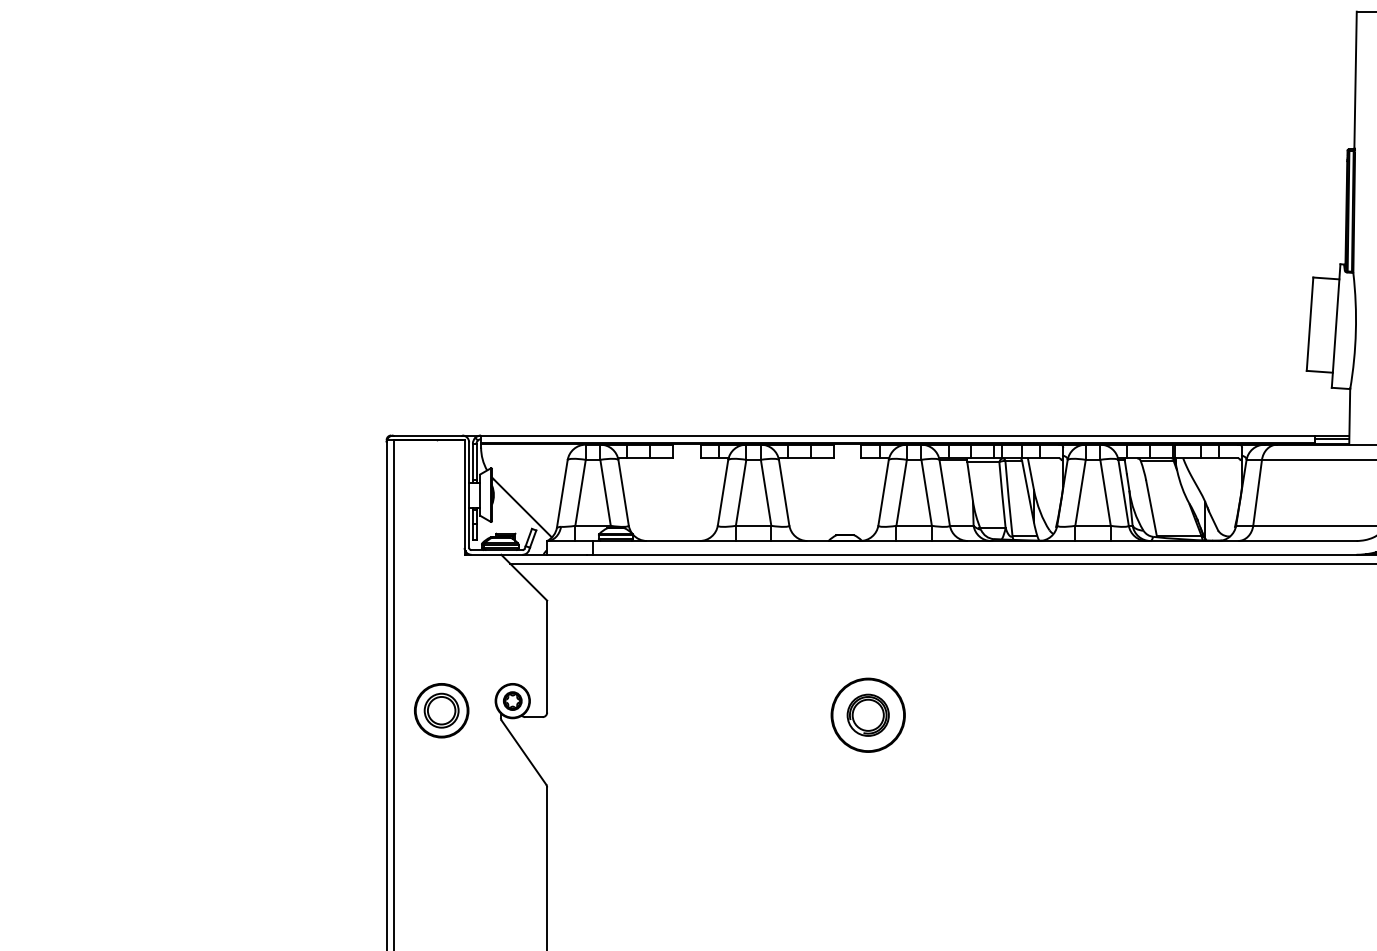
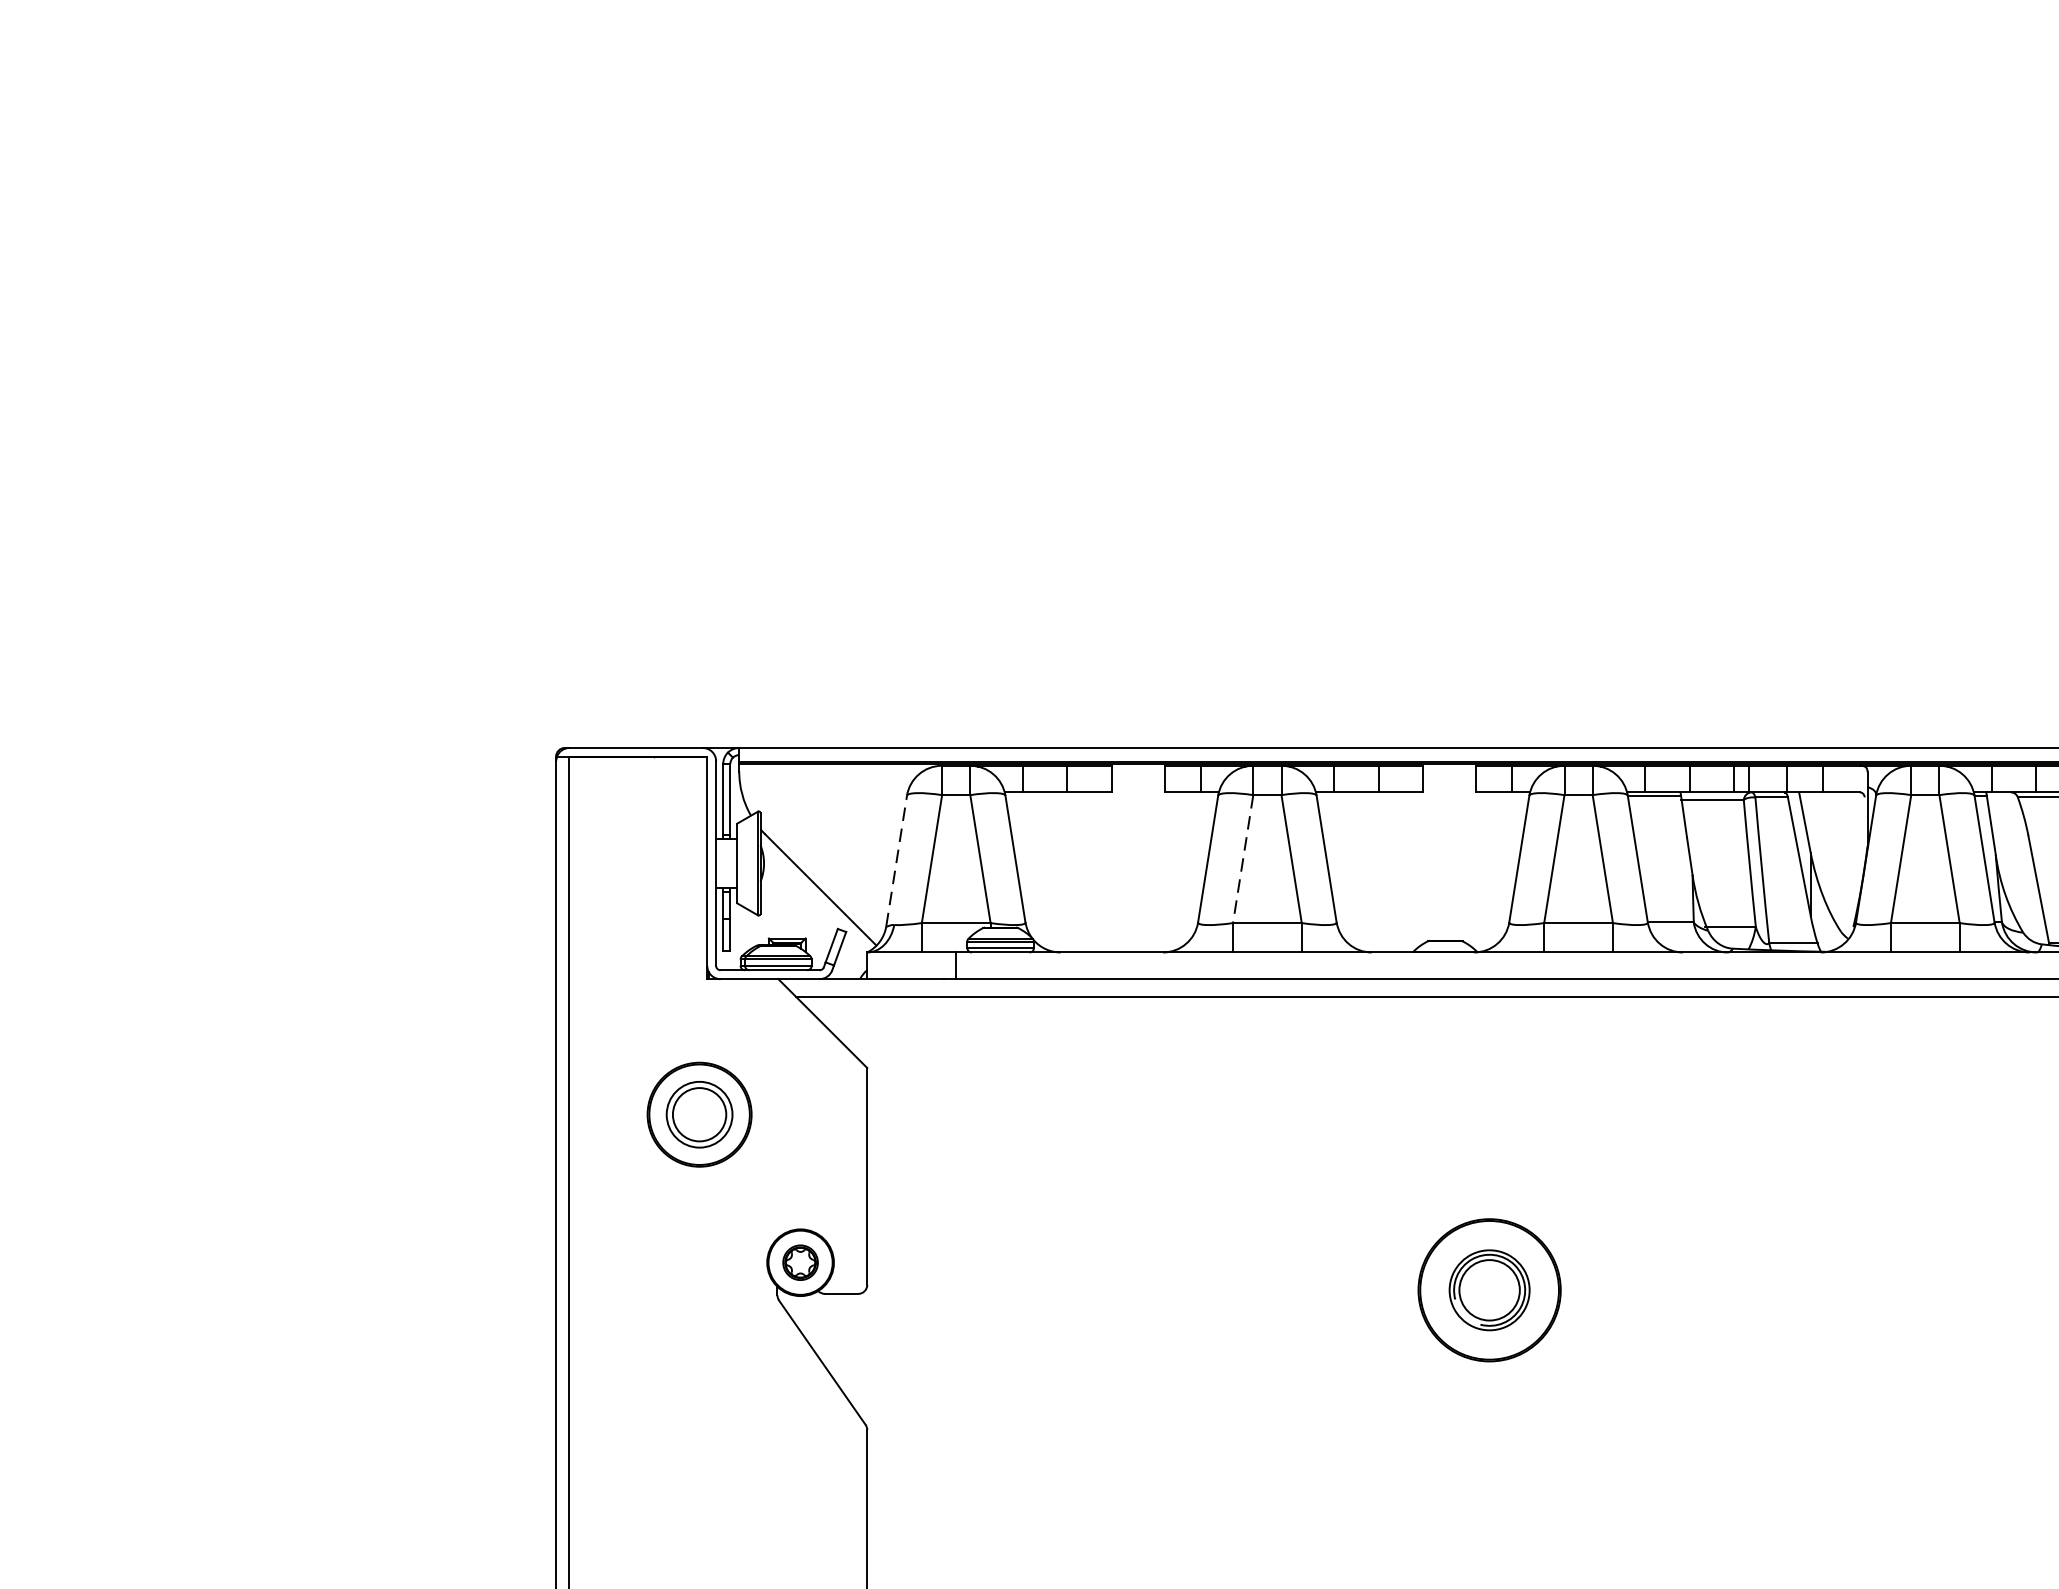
line: (562, 493) -> (896, 860), solid -> dashed
line: (741, 493) -> (1243, 860), solid -> dashed
part: (441, 710) -> (699, 1114), moved

